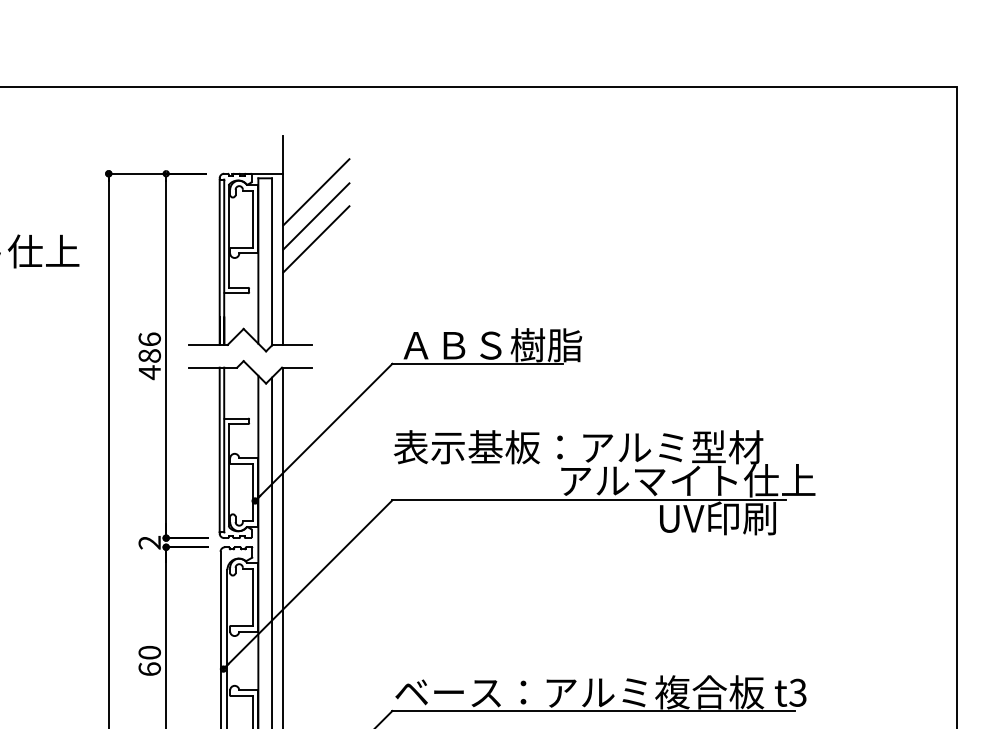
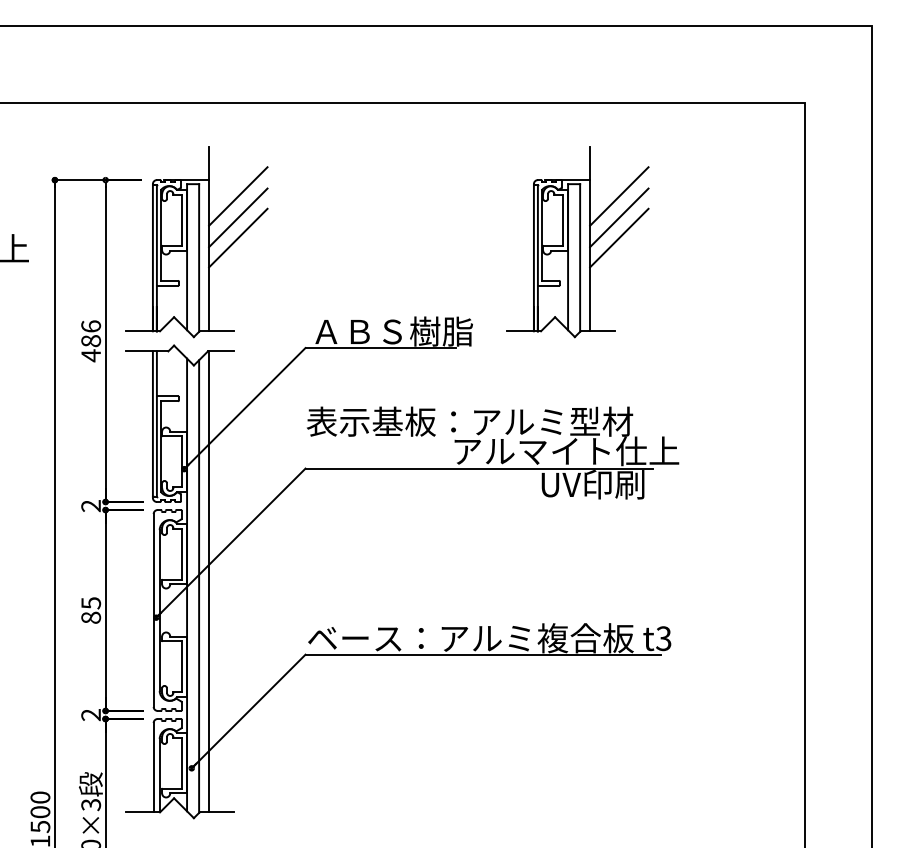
part: (700, 244) -> (577, 242), added
text: (149, 660) -> (90, 610), 60 -> 85

